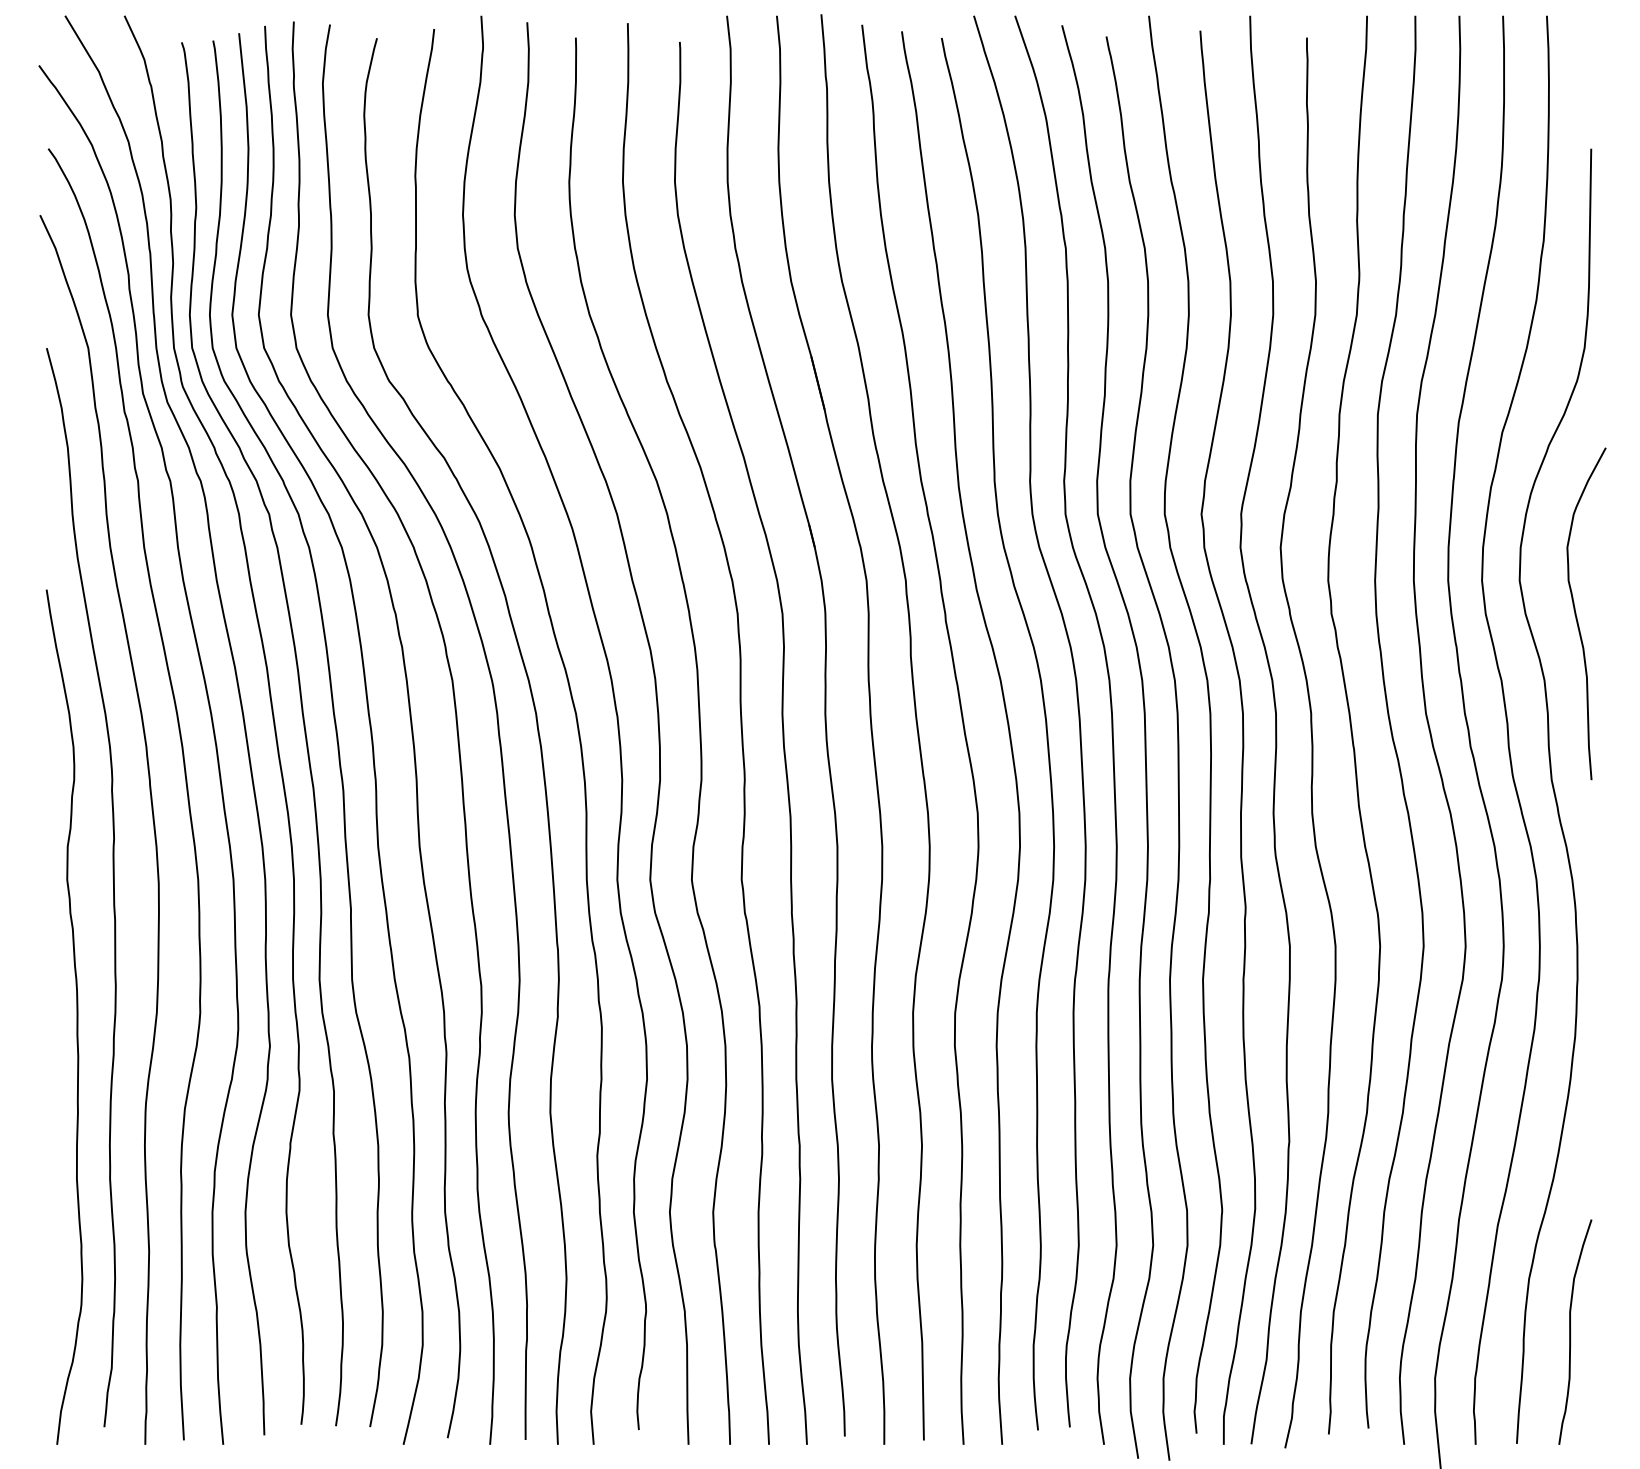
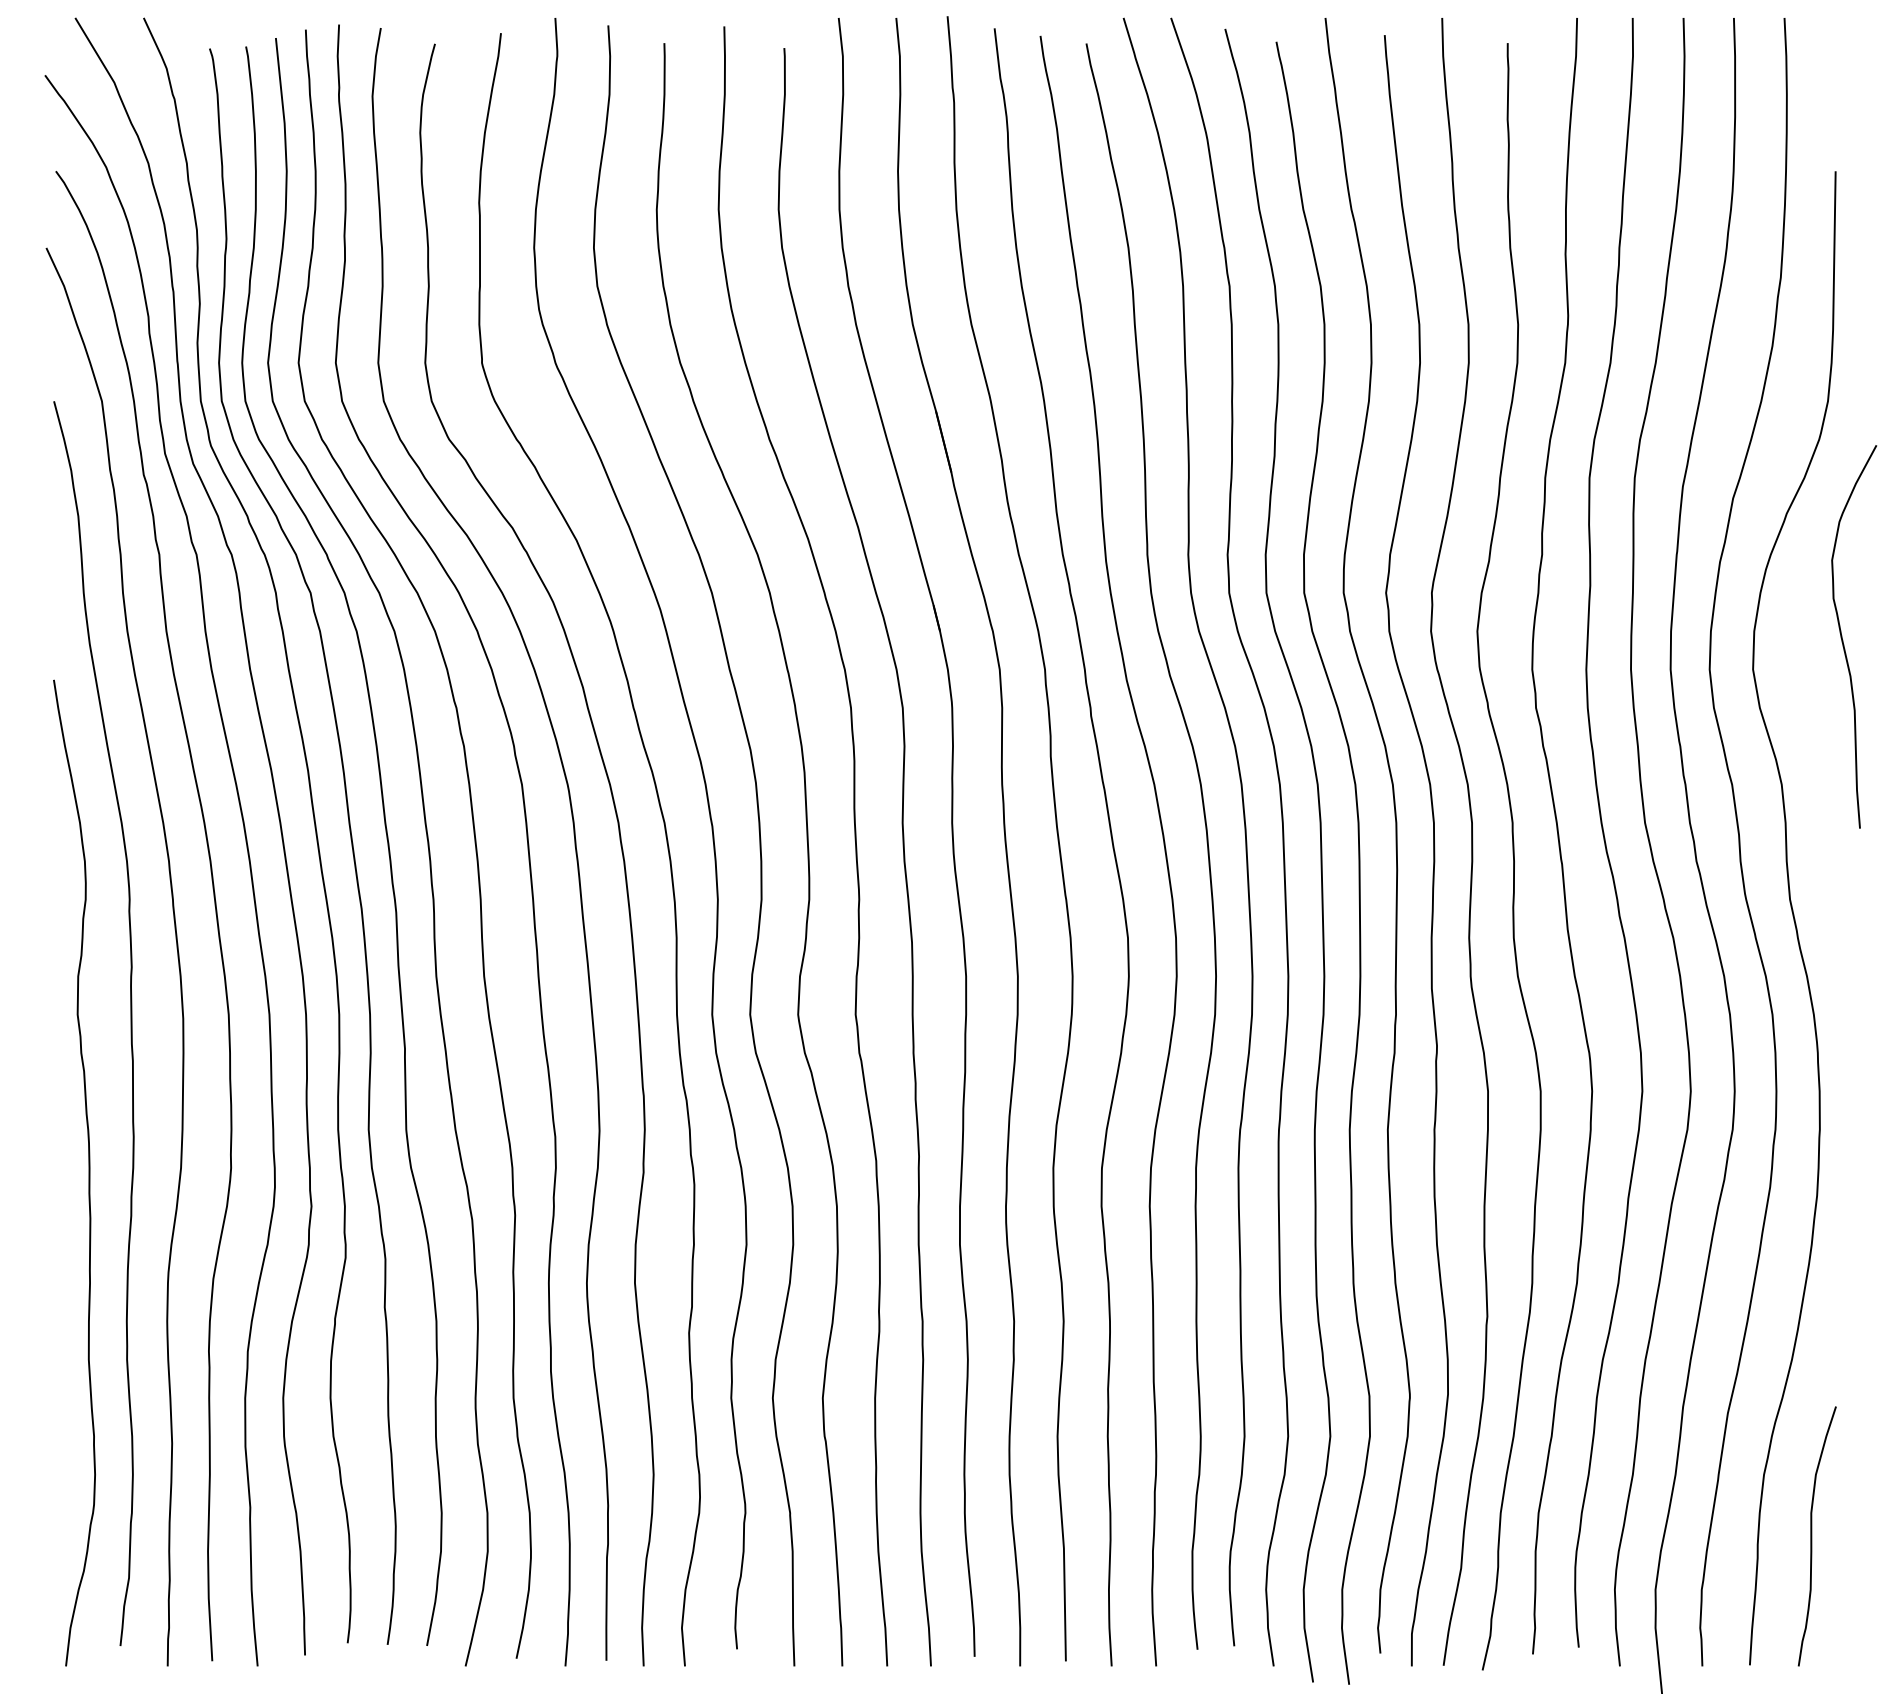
curve: (1577, 617) -> (1843, 640), moved

